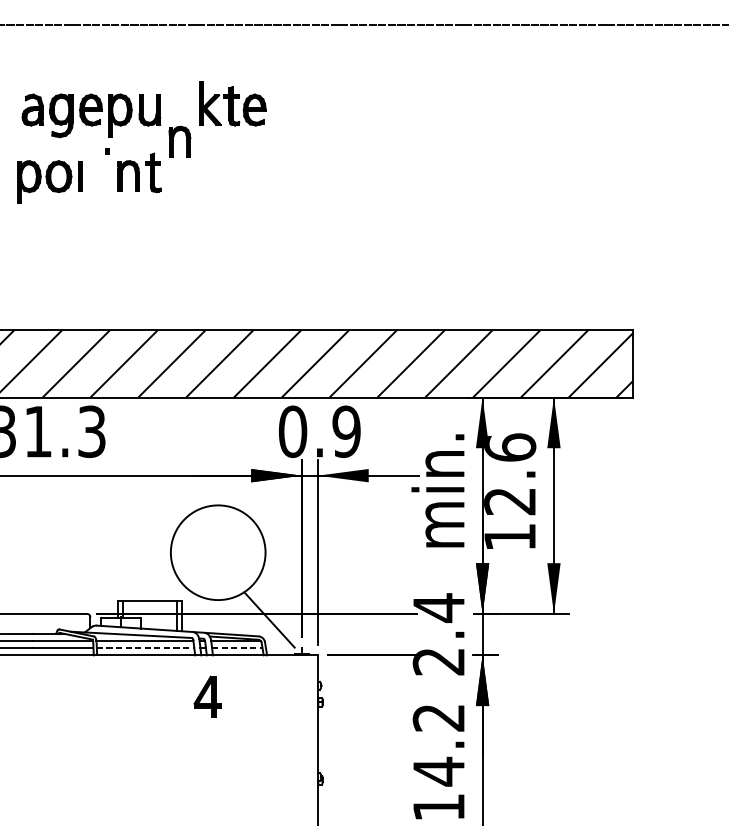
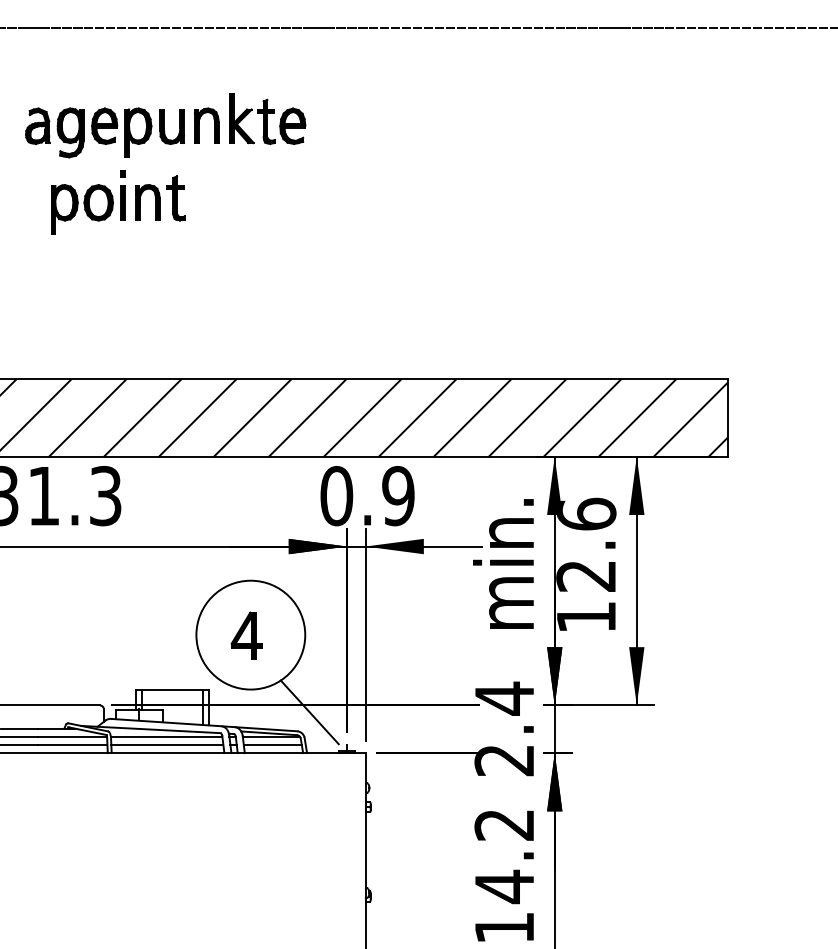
part: (173, 141) -> (199, 125), moved
part: (50, 182) -> (88, 209), moved
line: (145, 647) -> (167, 744), dashed -> solid
line: (237, 647) -> (272, 744), dashed -> solid
part: (207, 696) -> (246, 635), moved

